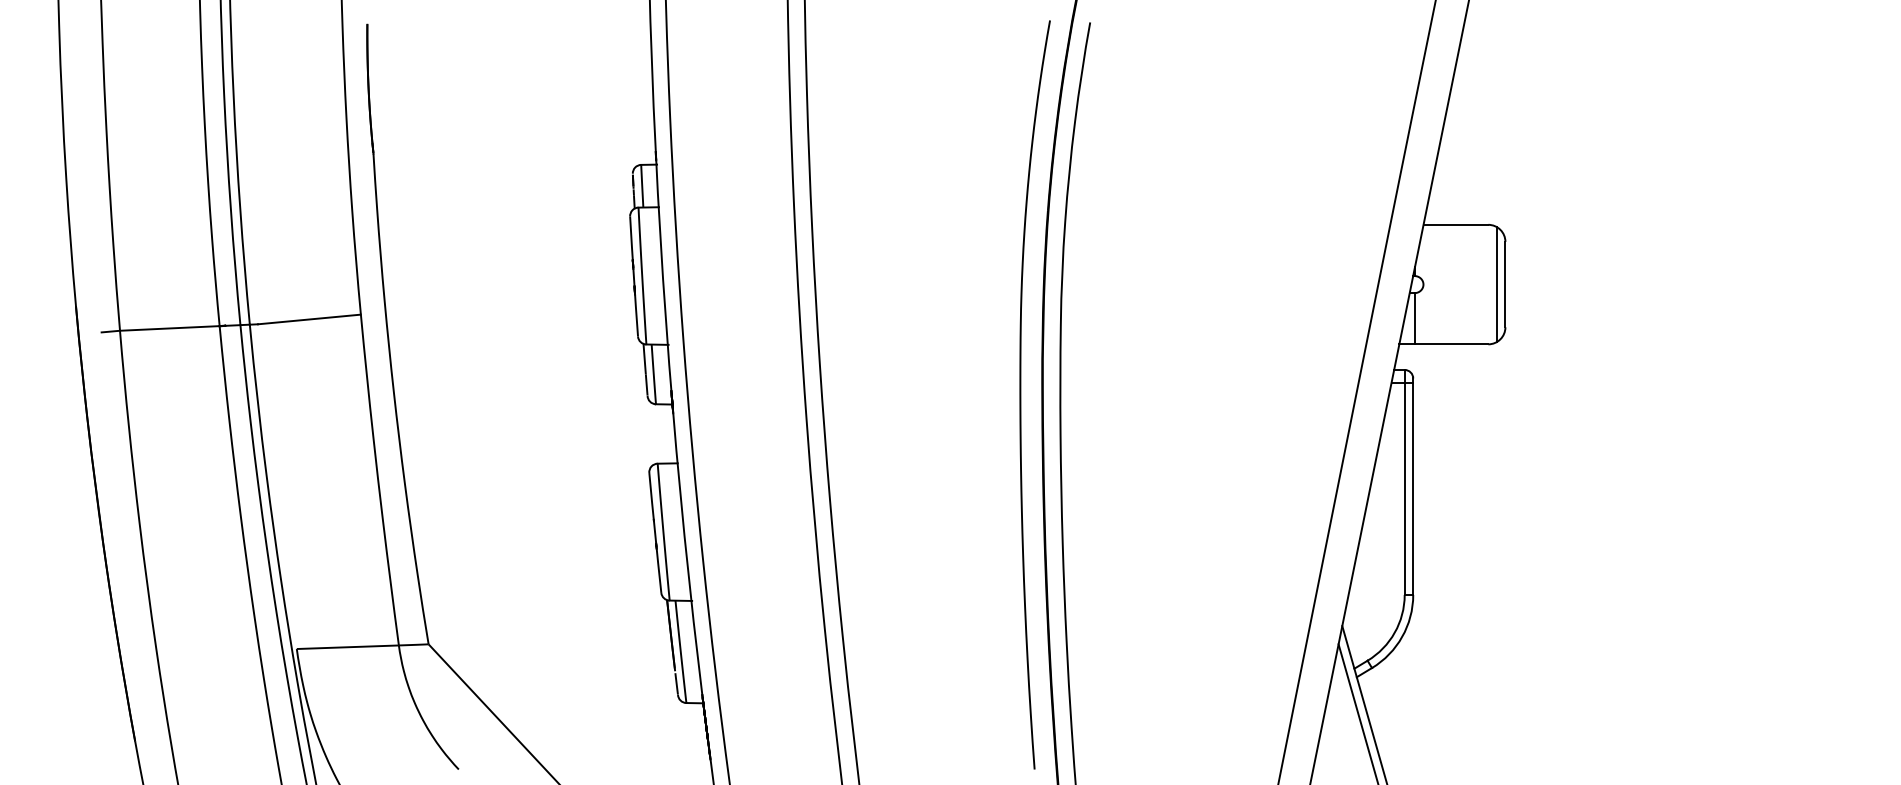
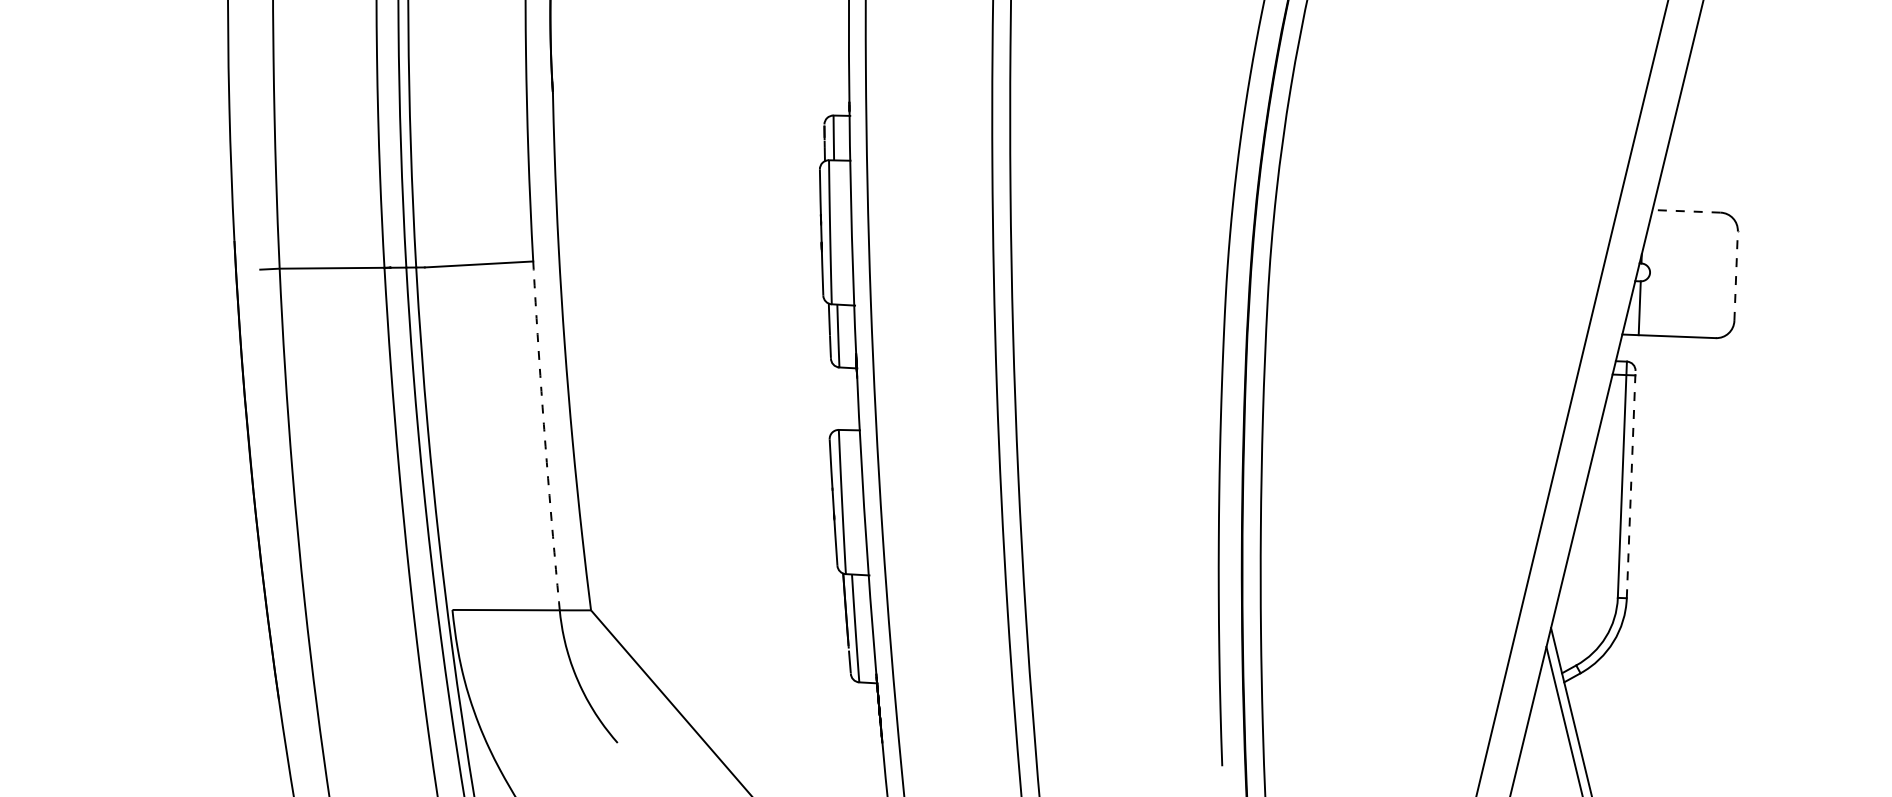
line: (1455, 224) -> (1686, 210), solid -> dashed
line: (1496, 284) -> (1726, 275), removed
line: (1505, 284) -> (1736, 275), solid -> dashed
line: (378, 479) -> (545, 435), solid -> dashed
line: (1413, 486) -> (1631, 484), solid -> dashed

